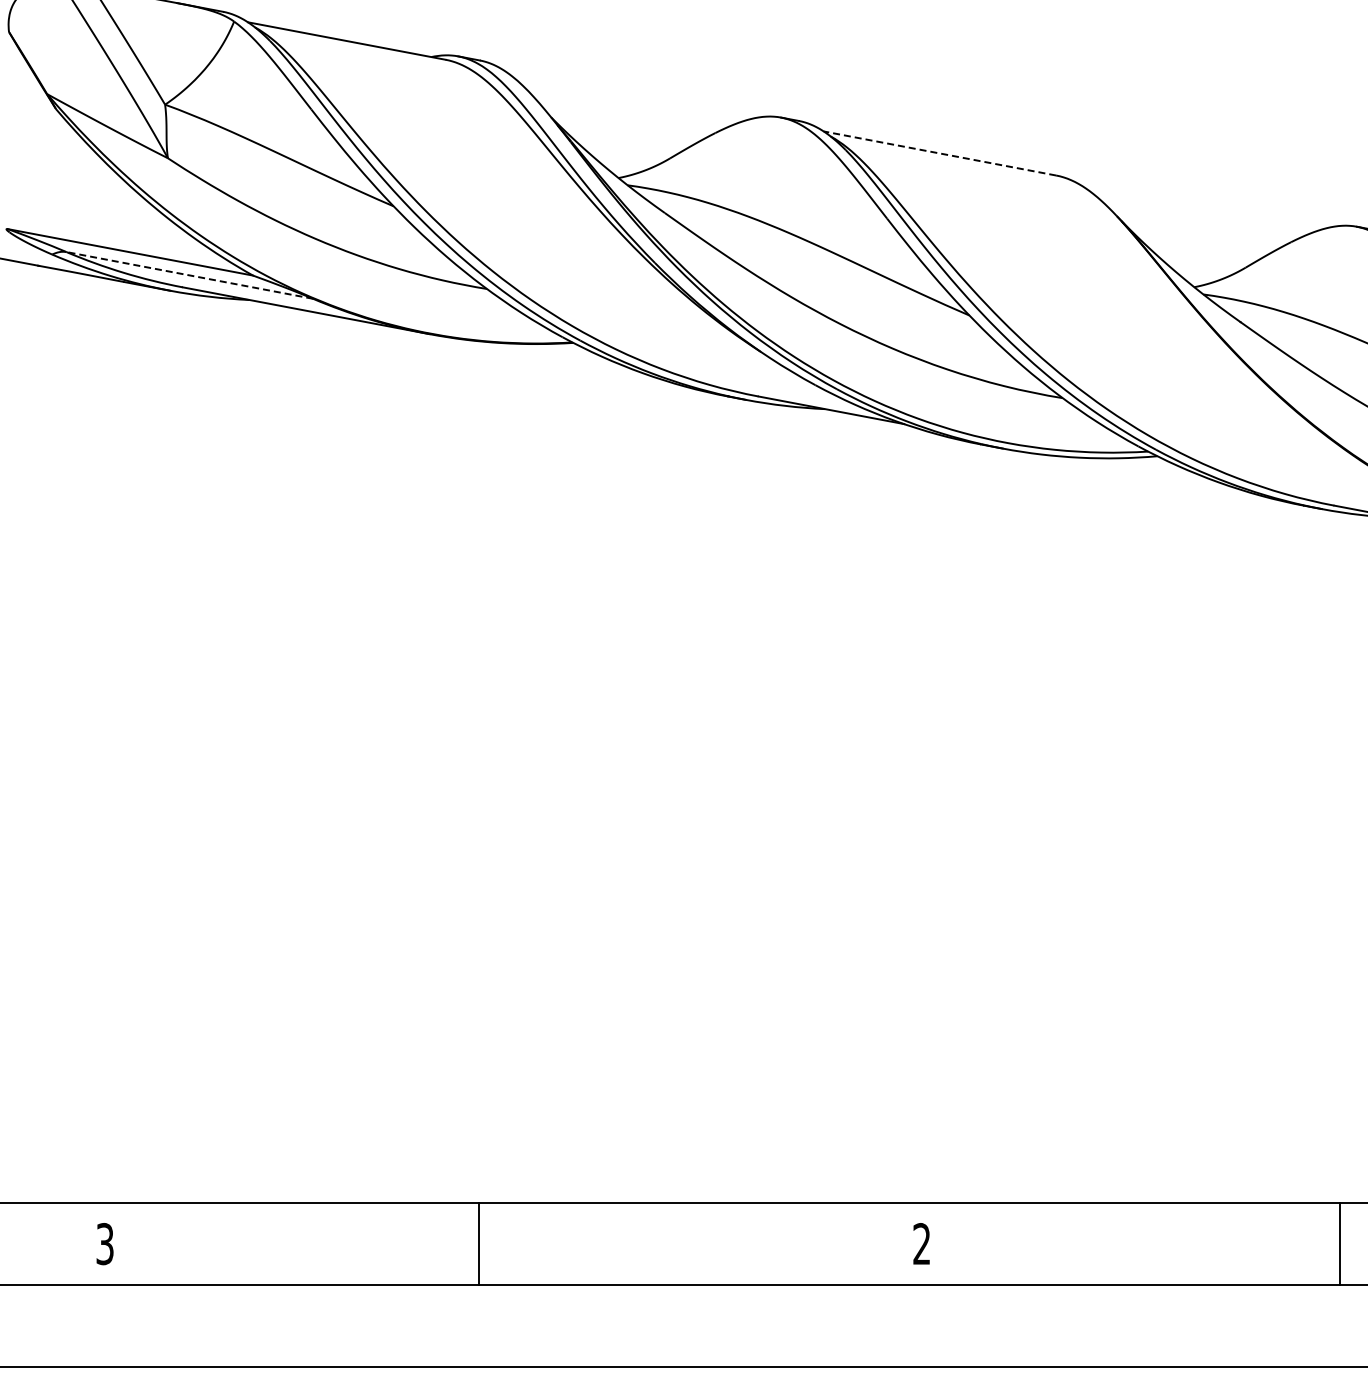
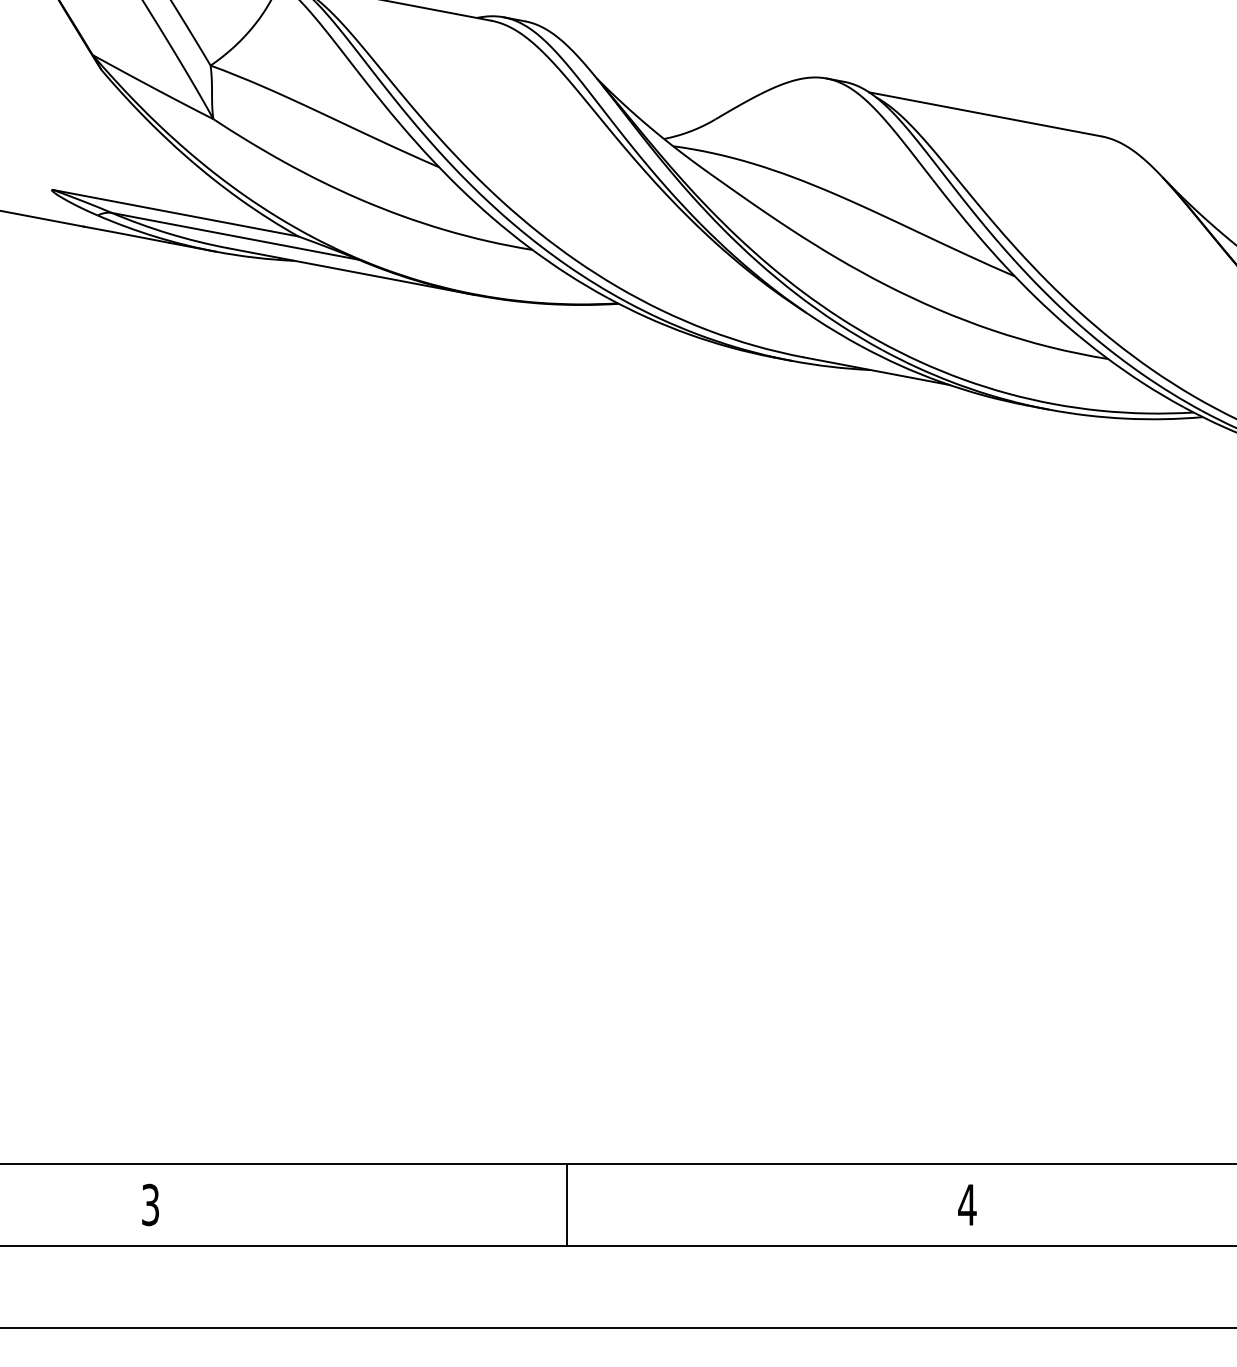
line: (939, 153) -> (984, 114), dashed -> solid
line: (189, 275) -> (234, 236), dashed -> solid
text: (921, 1243) -> (966, 1204), 2 -> 4
line: (478, 1244) -> (566, 1205), moved

